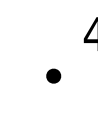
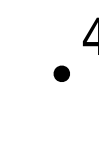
part: (53, 75) -> (61, 73), moved

